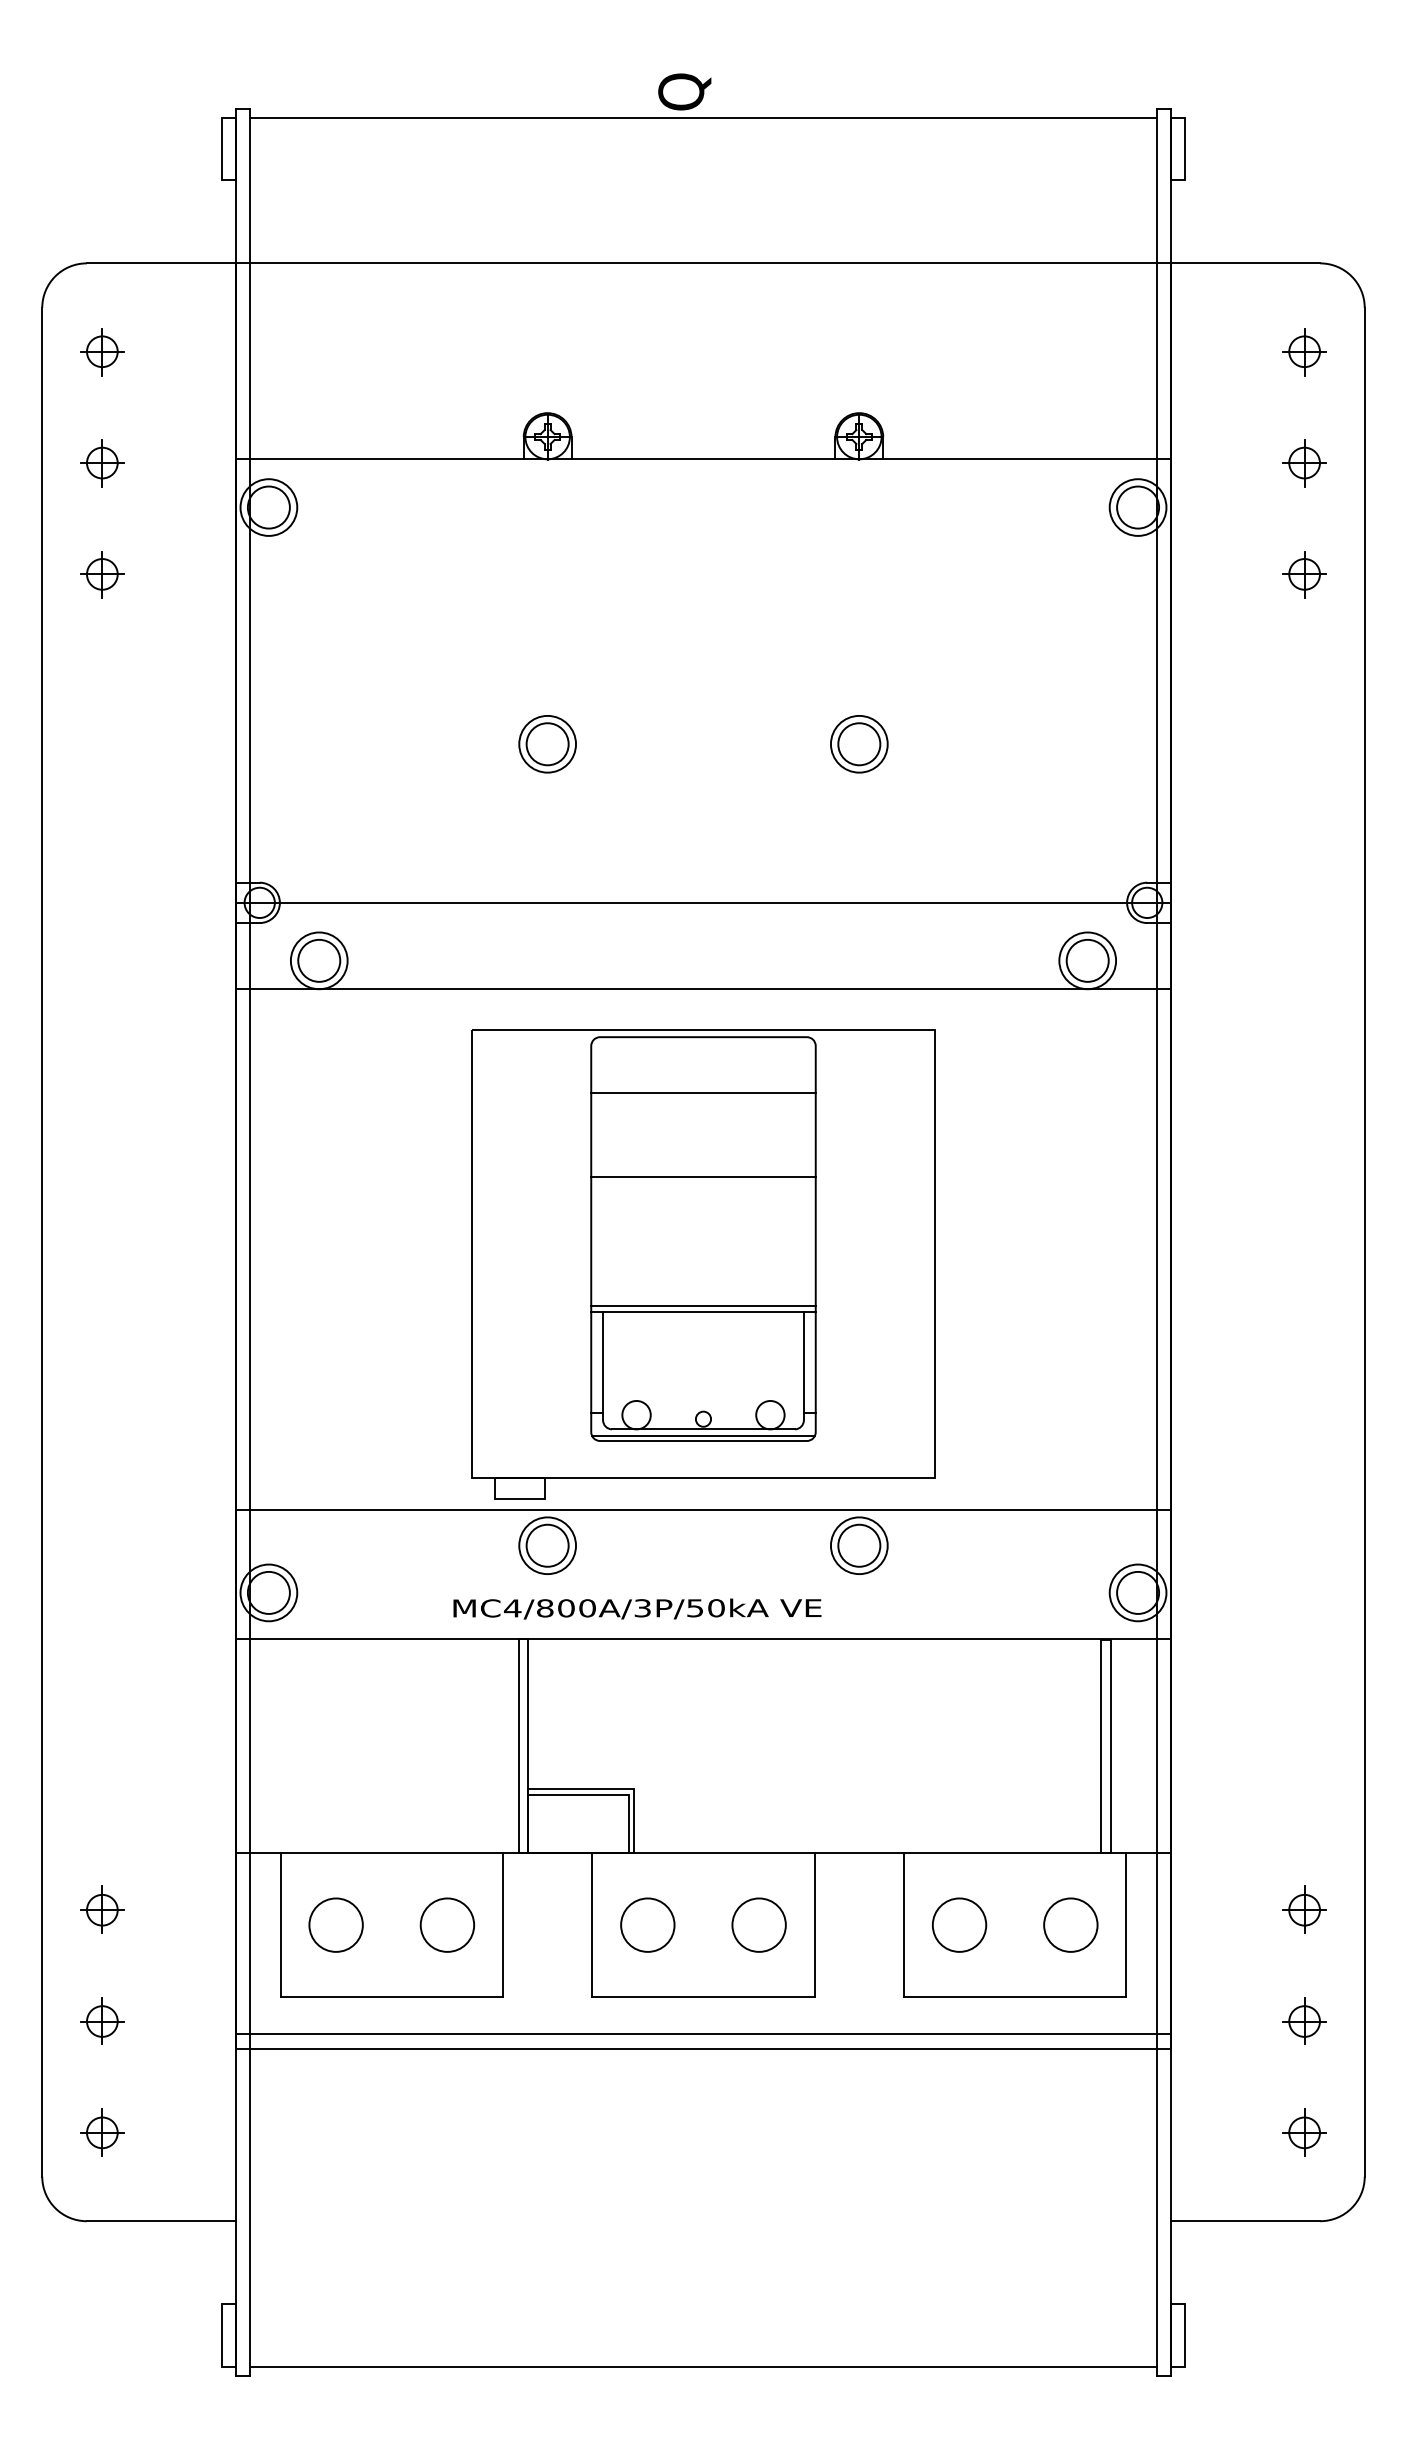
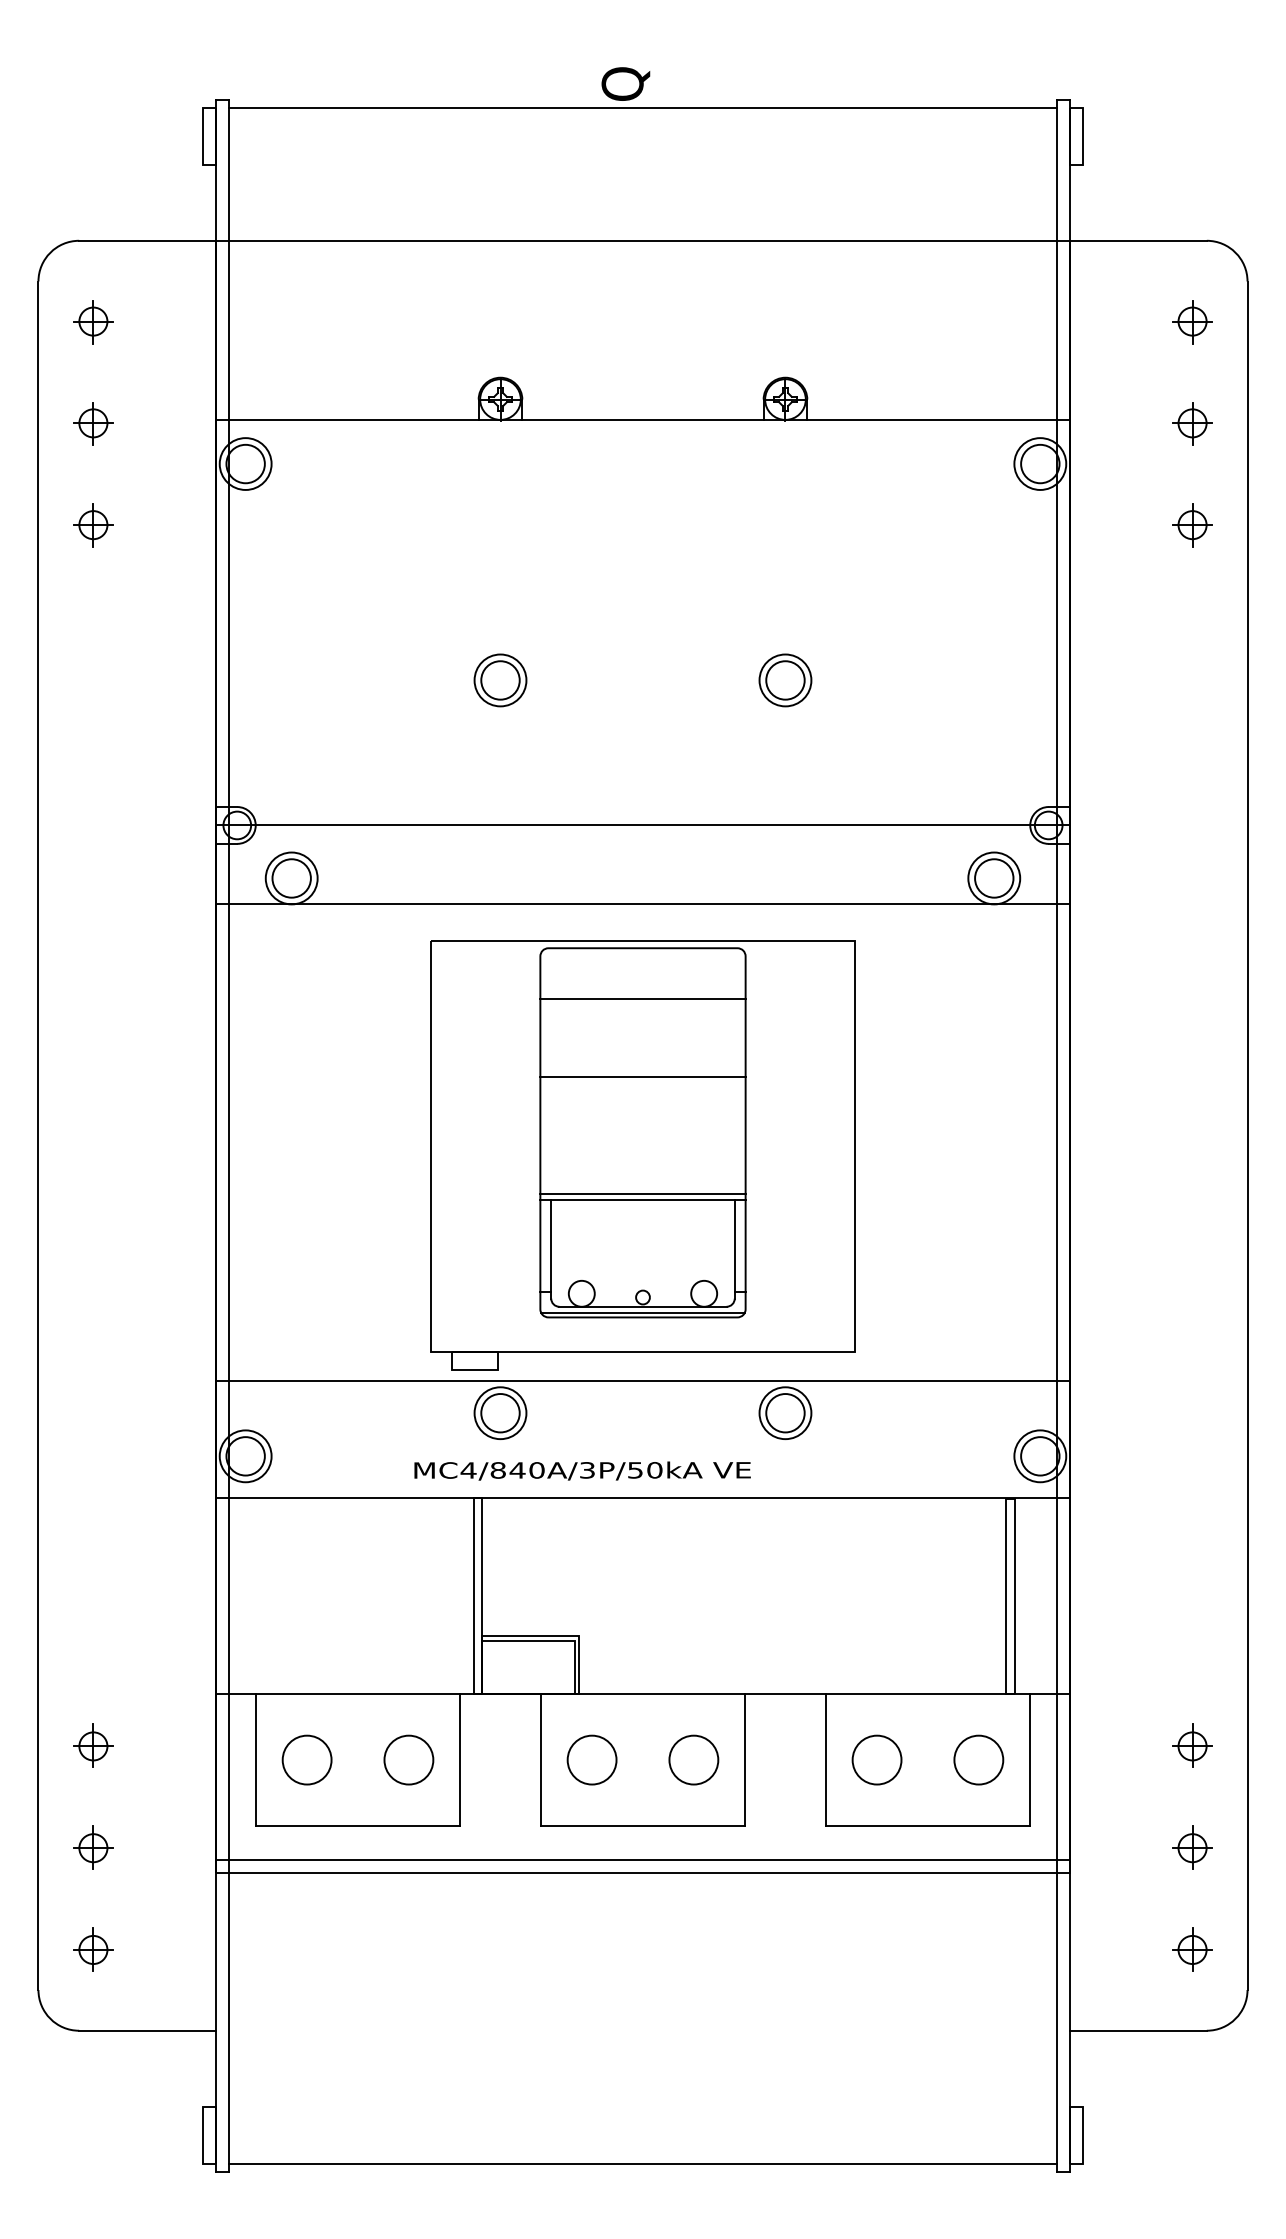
text: (566, 1608) -> (517, 1470), MC4/800A/3P/50kA -> MC4/840A/3P/50kA

